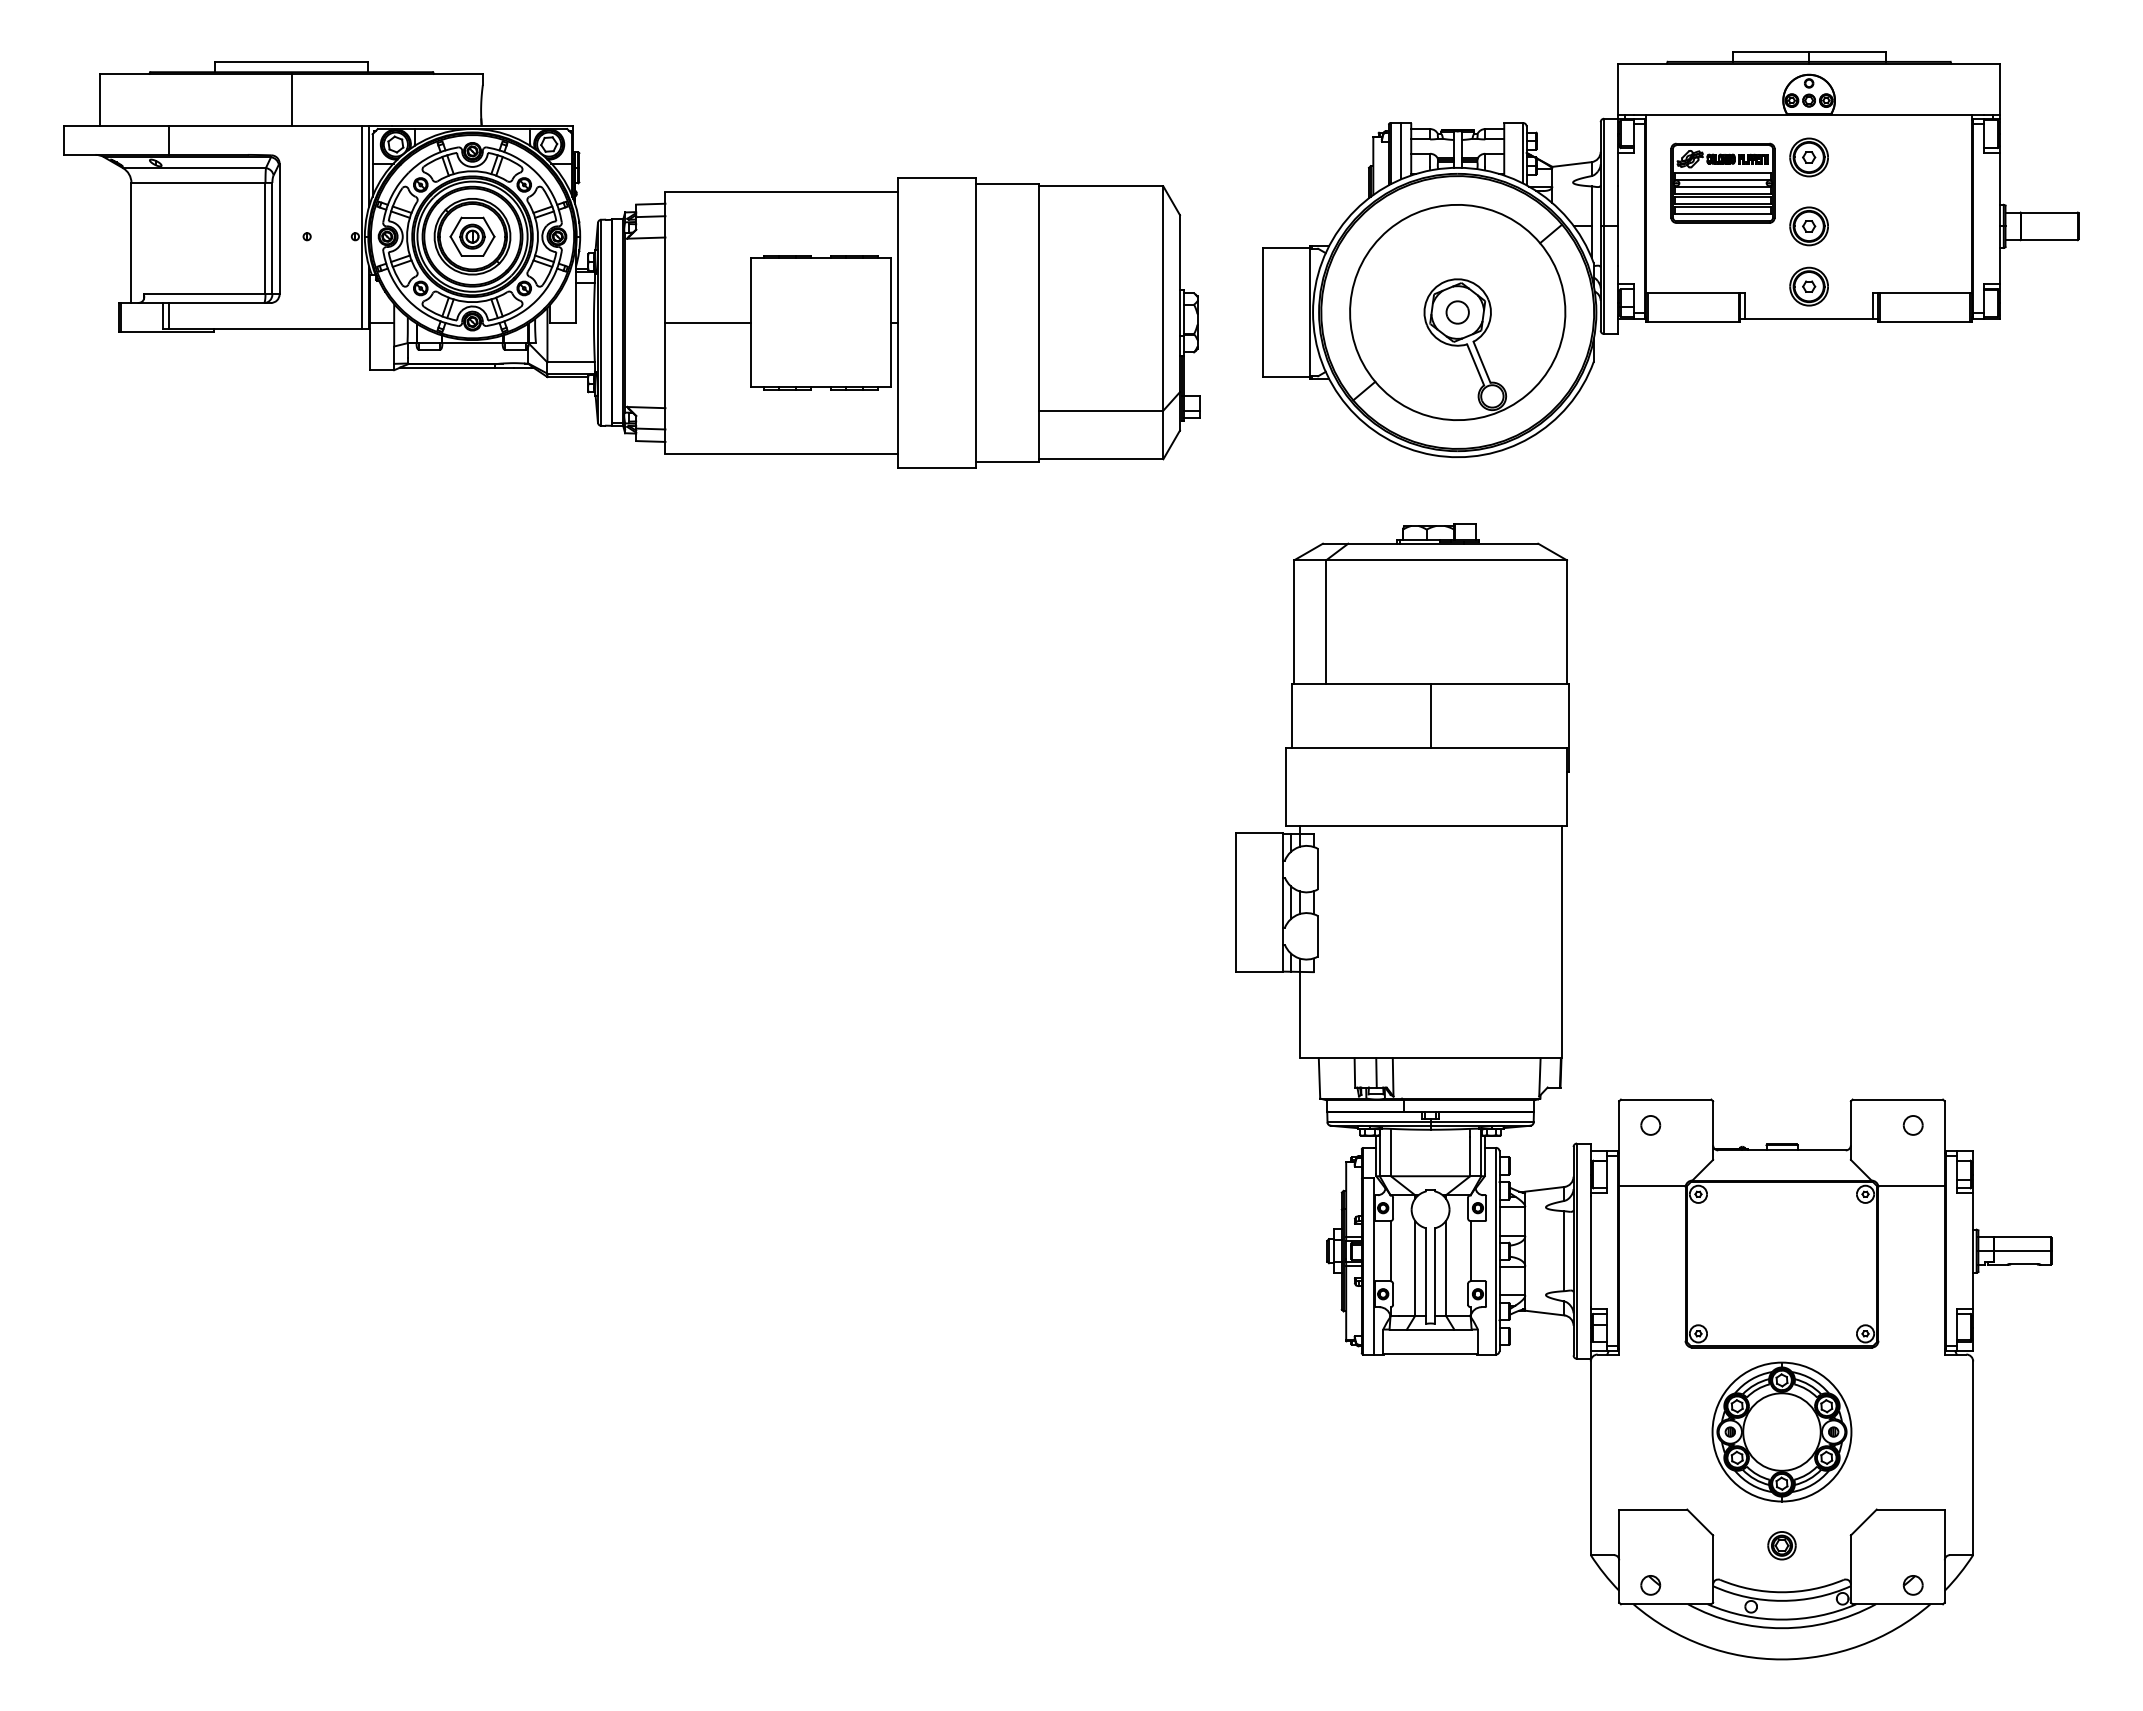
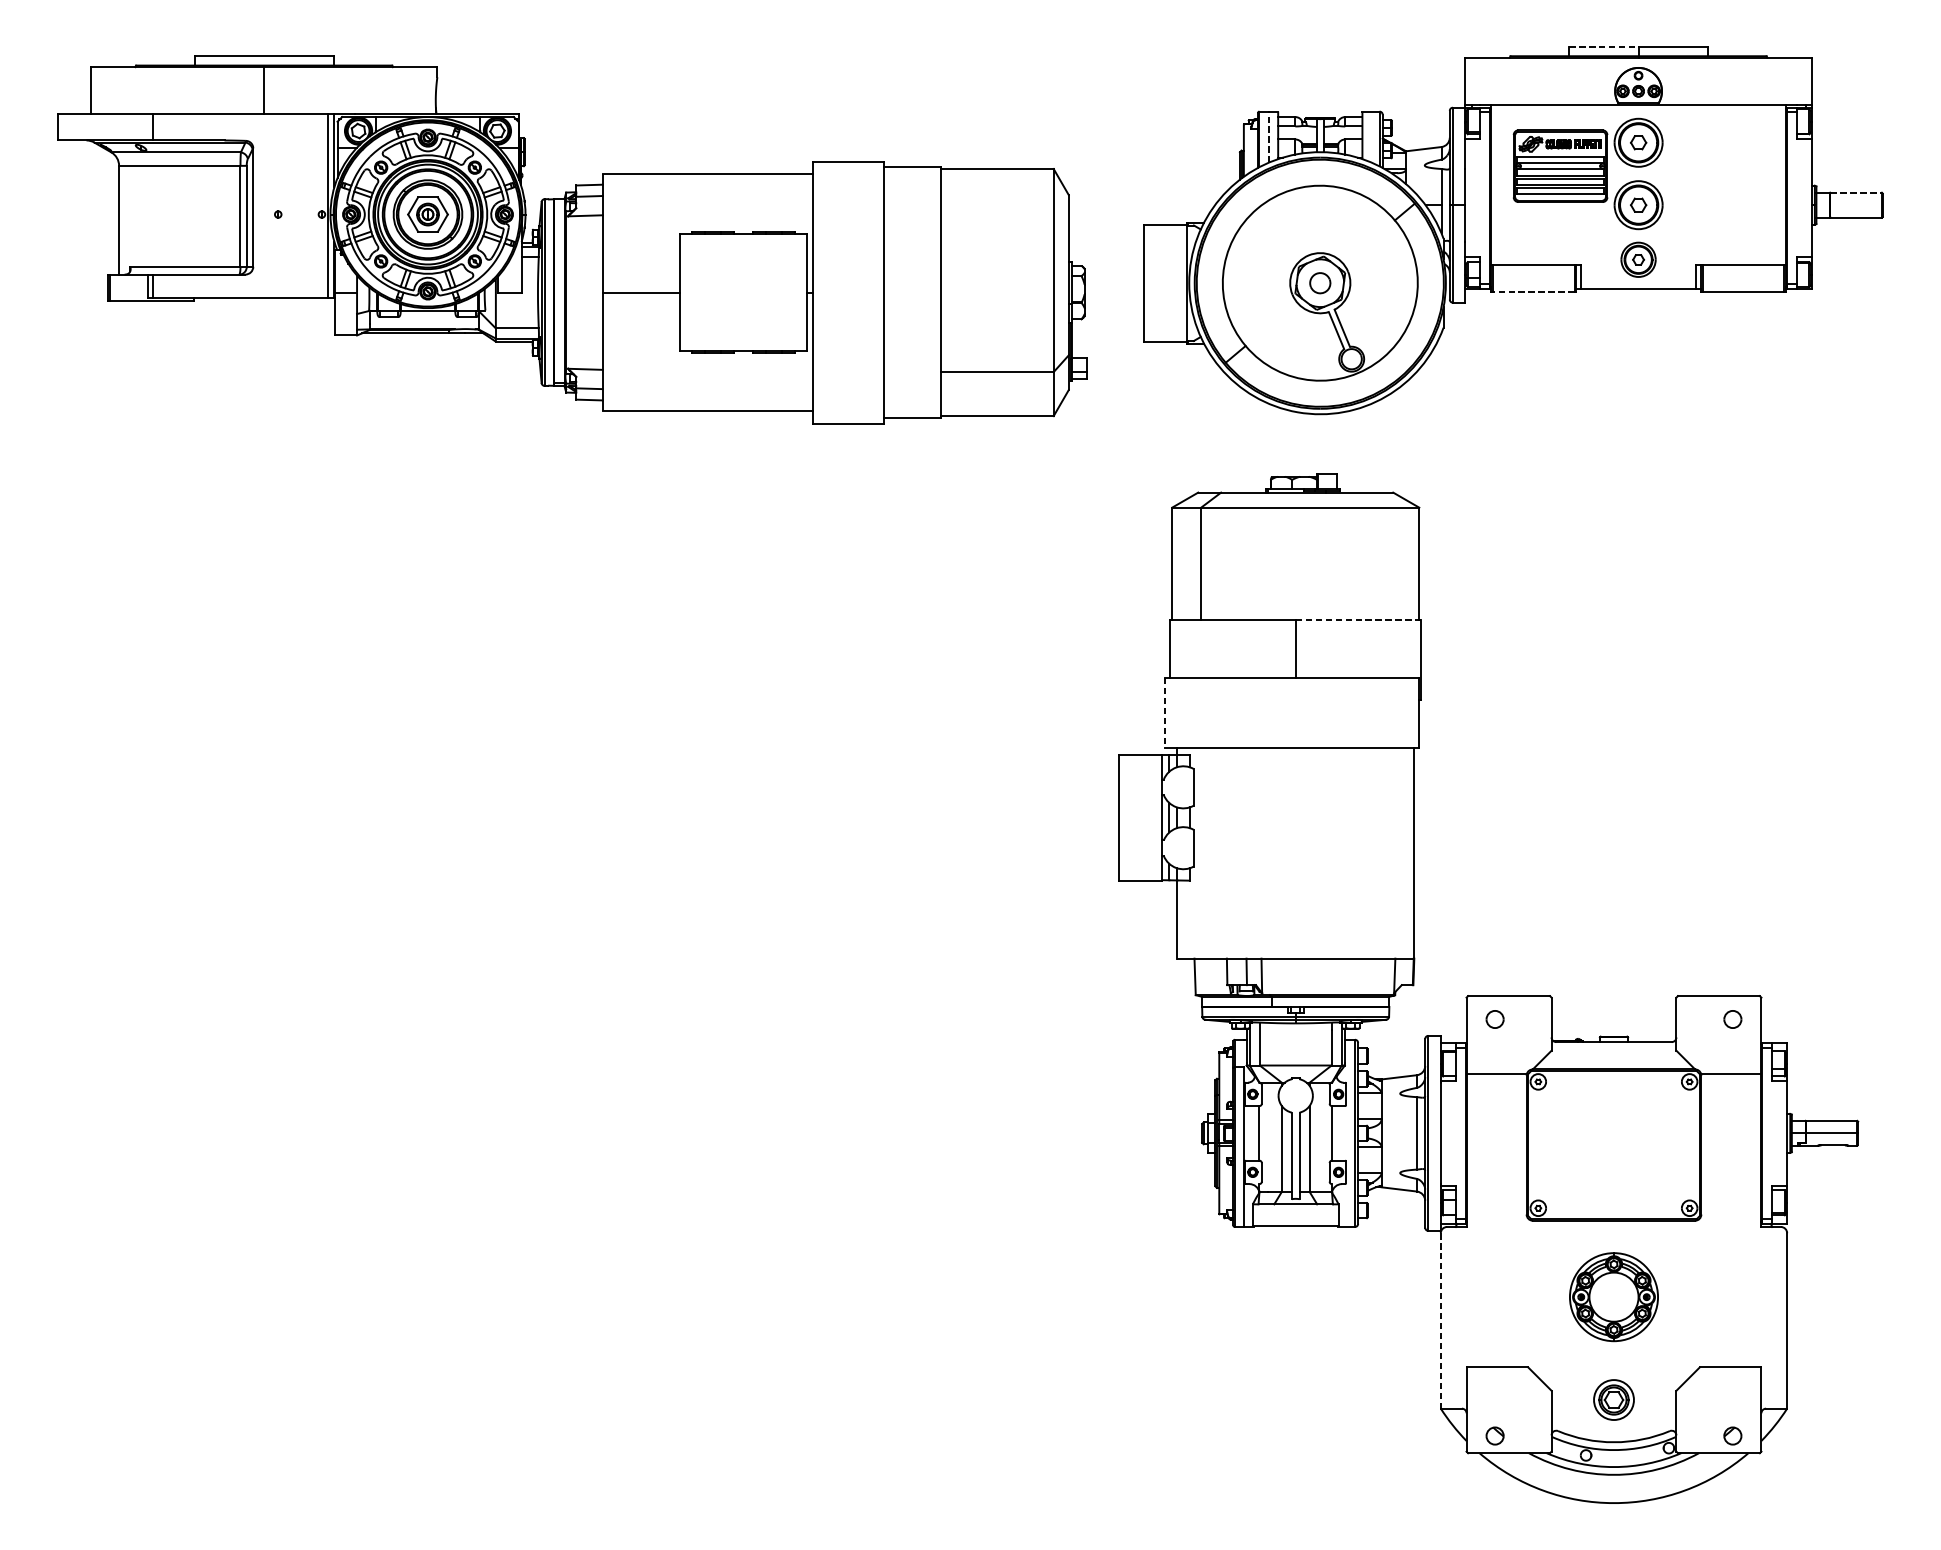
line: (1771, 51) -> (1604, 46), solid -> dashed
line: (1400, 150) -> (1268, 136), solid -> dashed
part: (1808, 157) -> (1638, 142), size x1.4
line: (2049, 212) -> (1856, 192), solid -> dashed
part: (1808, 226) -> (1638, 205), size x1.4
line: (1692, 322) -> (1532, 292), solid -> dashed
line: (1500, 684) -> (1359, 620), solid -> dashed
line: (1285, 786) -> (1164, 712), solid -> dashed
part: (1781, 1431) -> (1613, 1296), size x0.7
line: (1590, 1458) -> (1440, 1321), solid -> dashed
part: (1781, 1545) -> (1613, 1399), size x1.6

